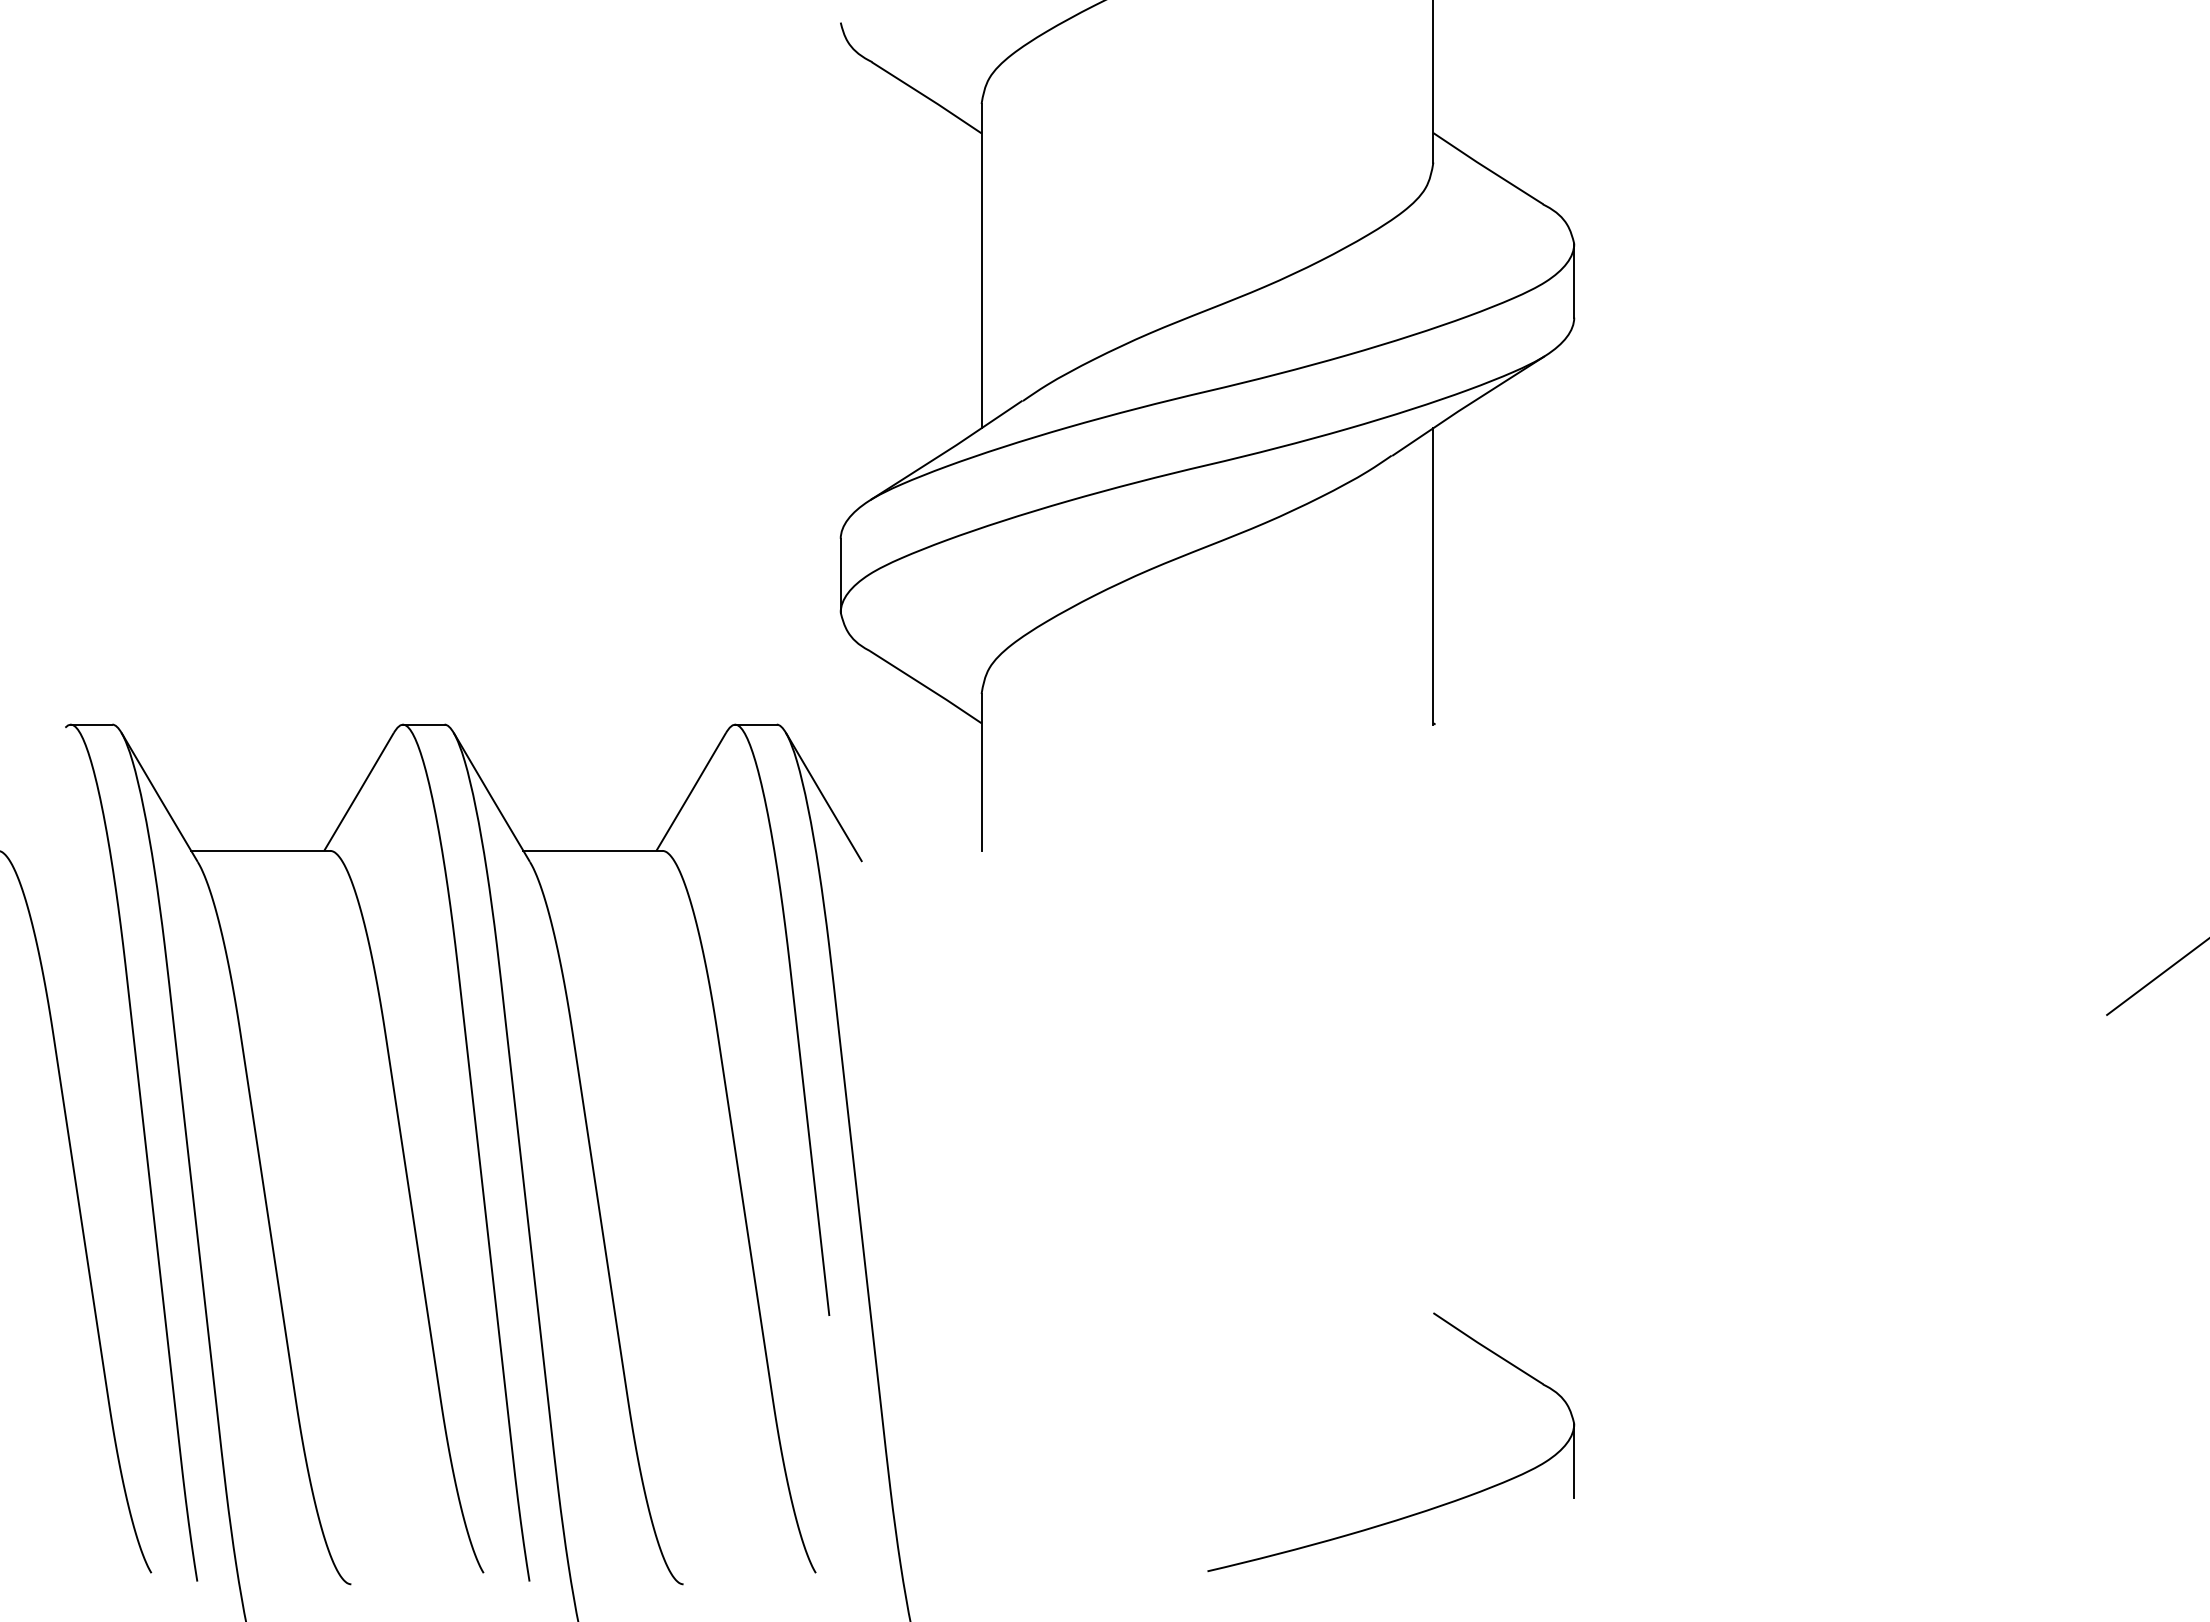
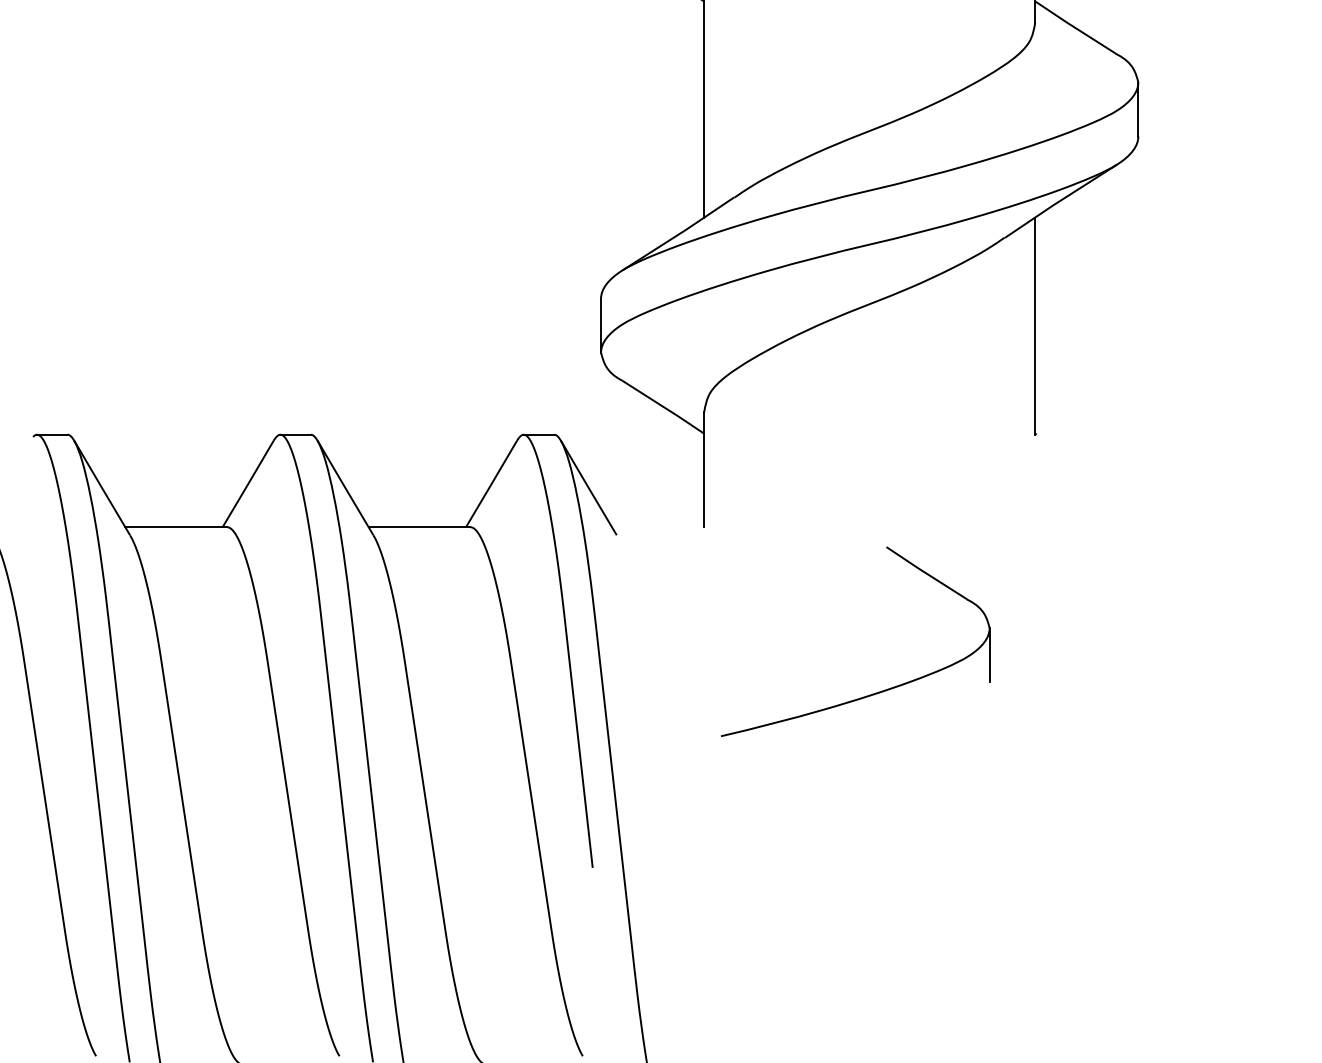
part: (1414, 1513) -> (872, 693), moved

